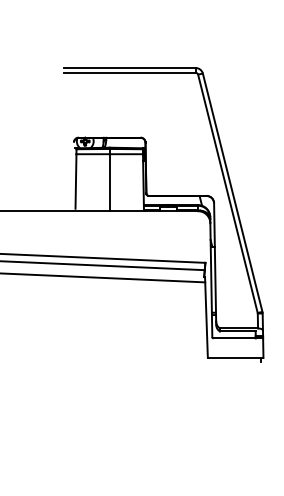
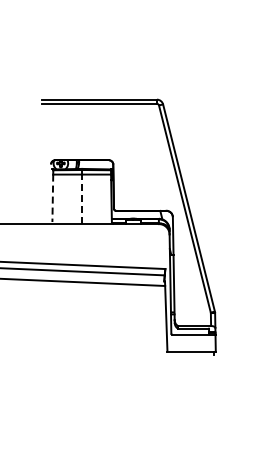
line: (75, 181) -> (52, 198), solid -> dashed
line: (110, 182) -> (82, 199), solid -> dashed

